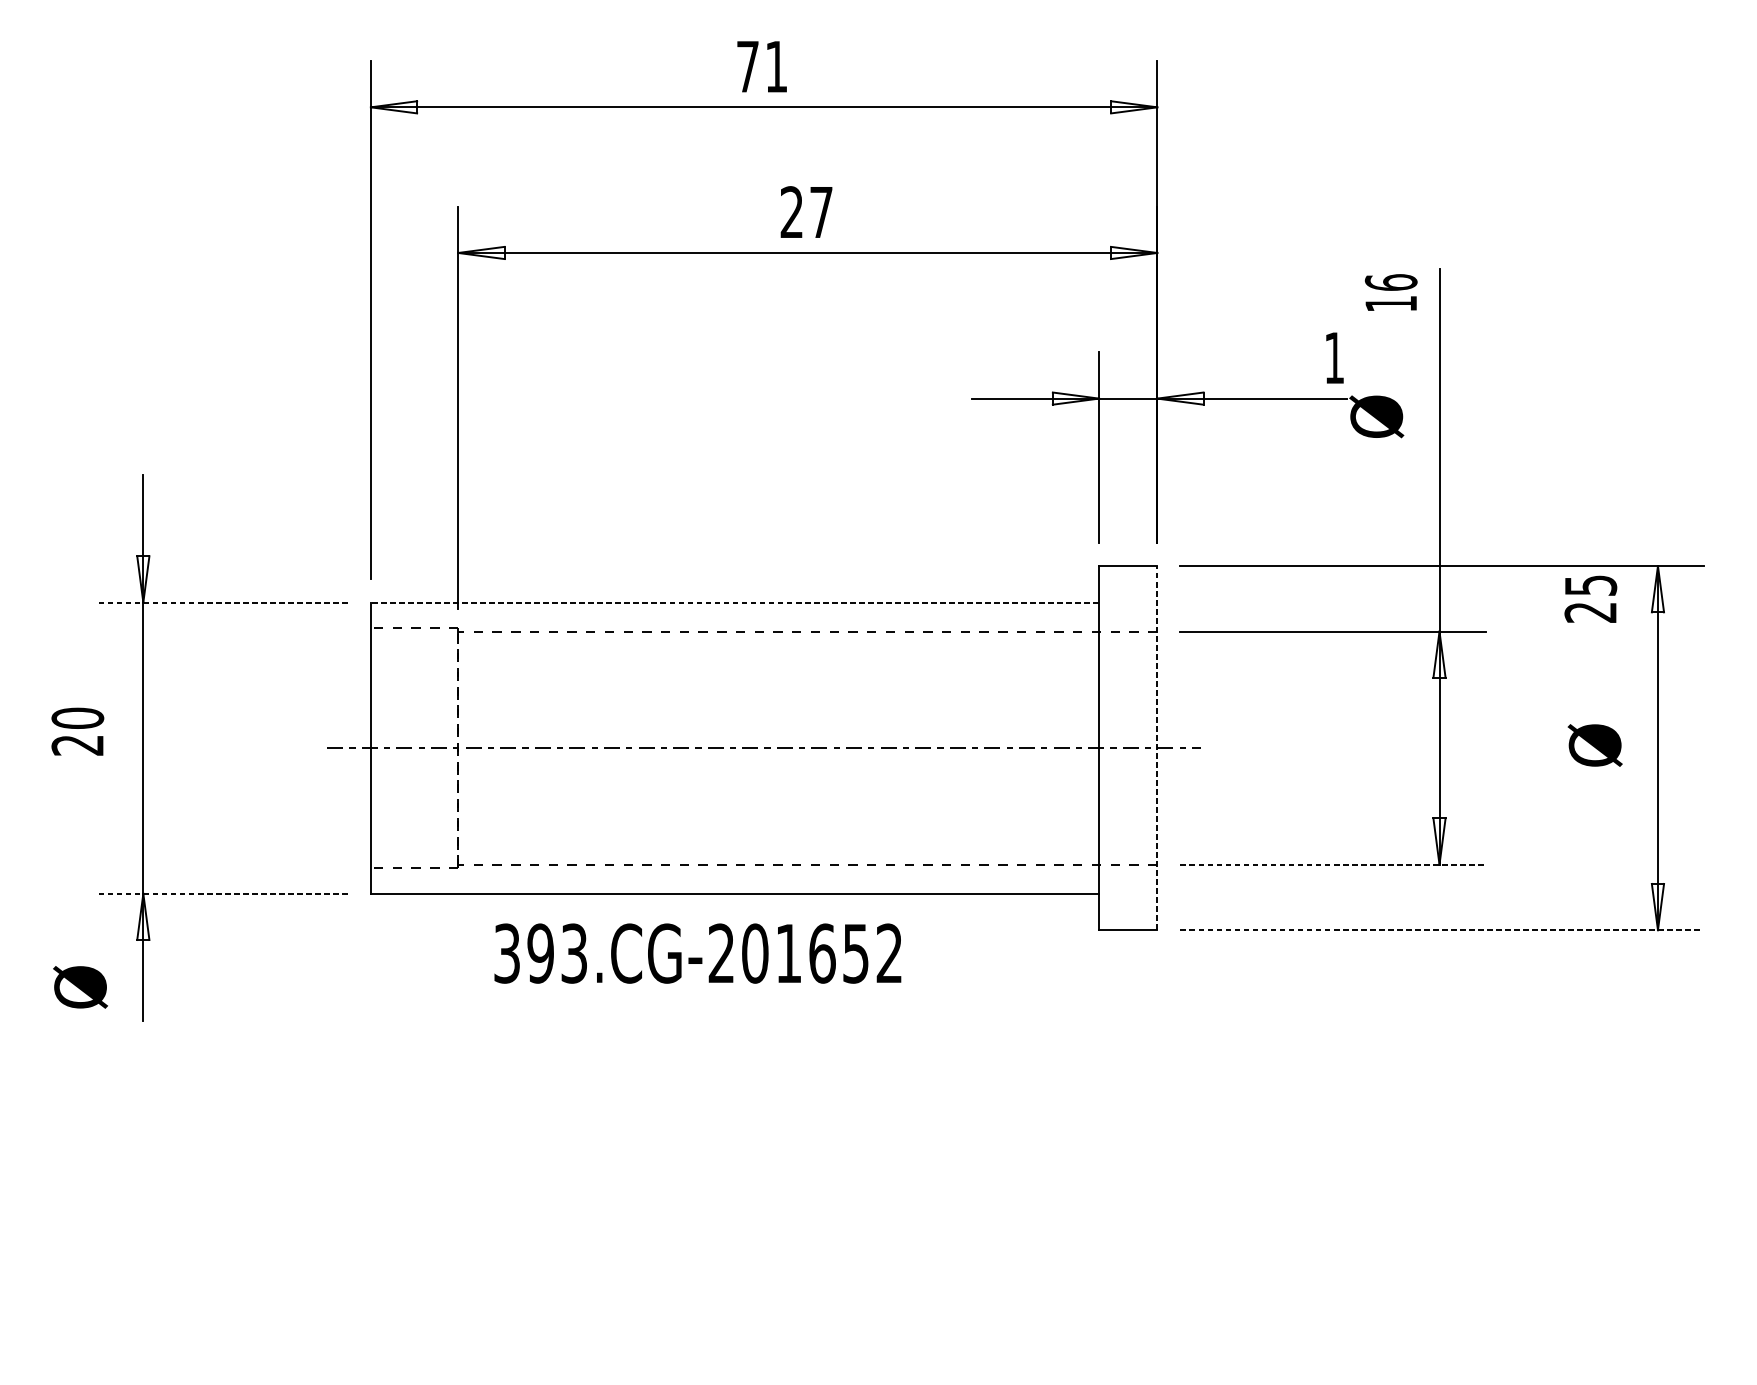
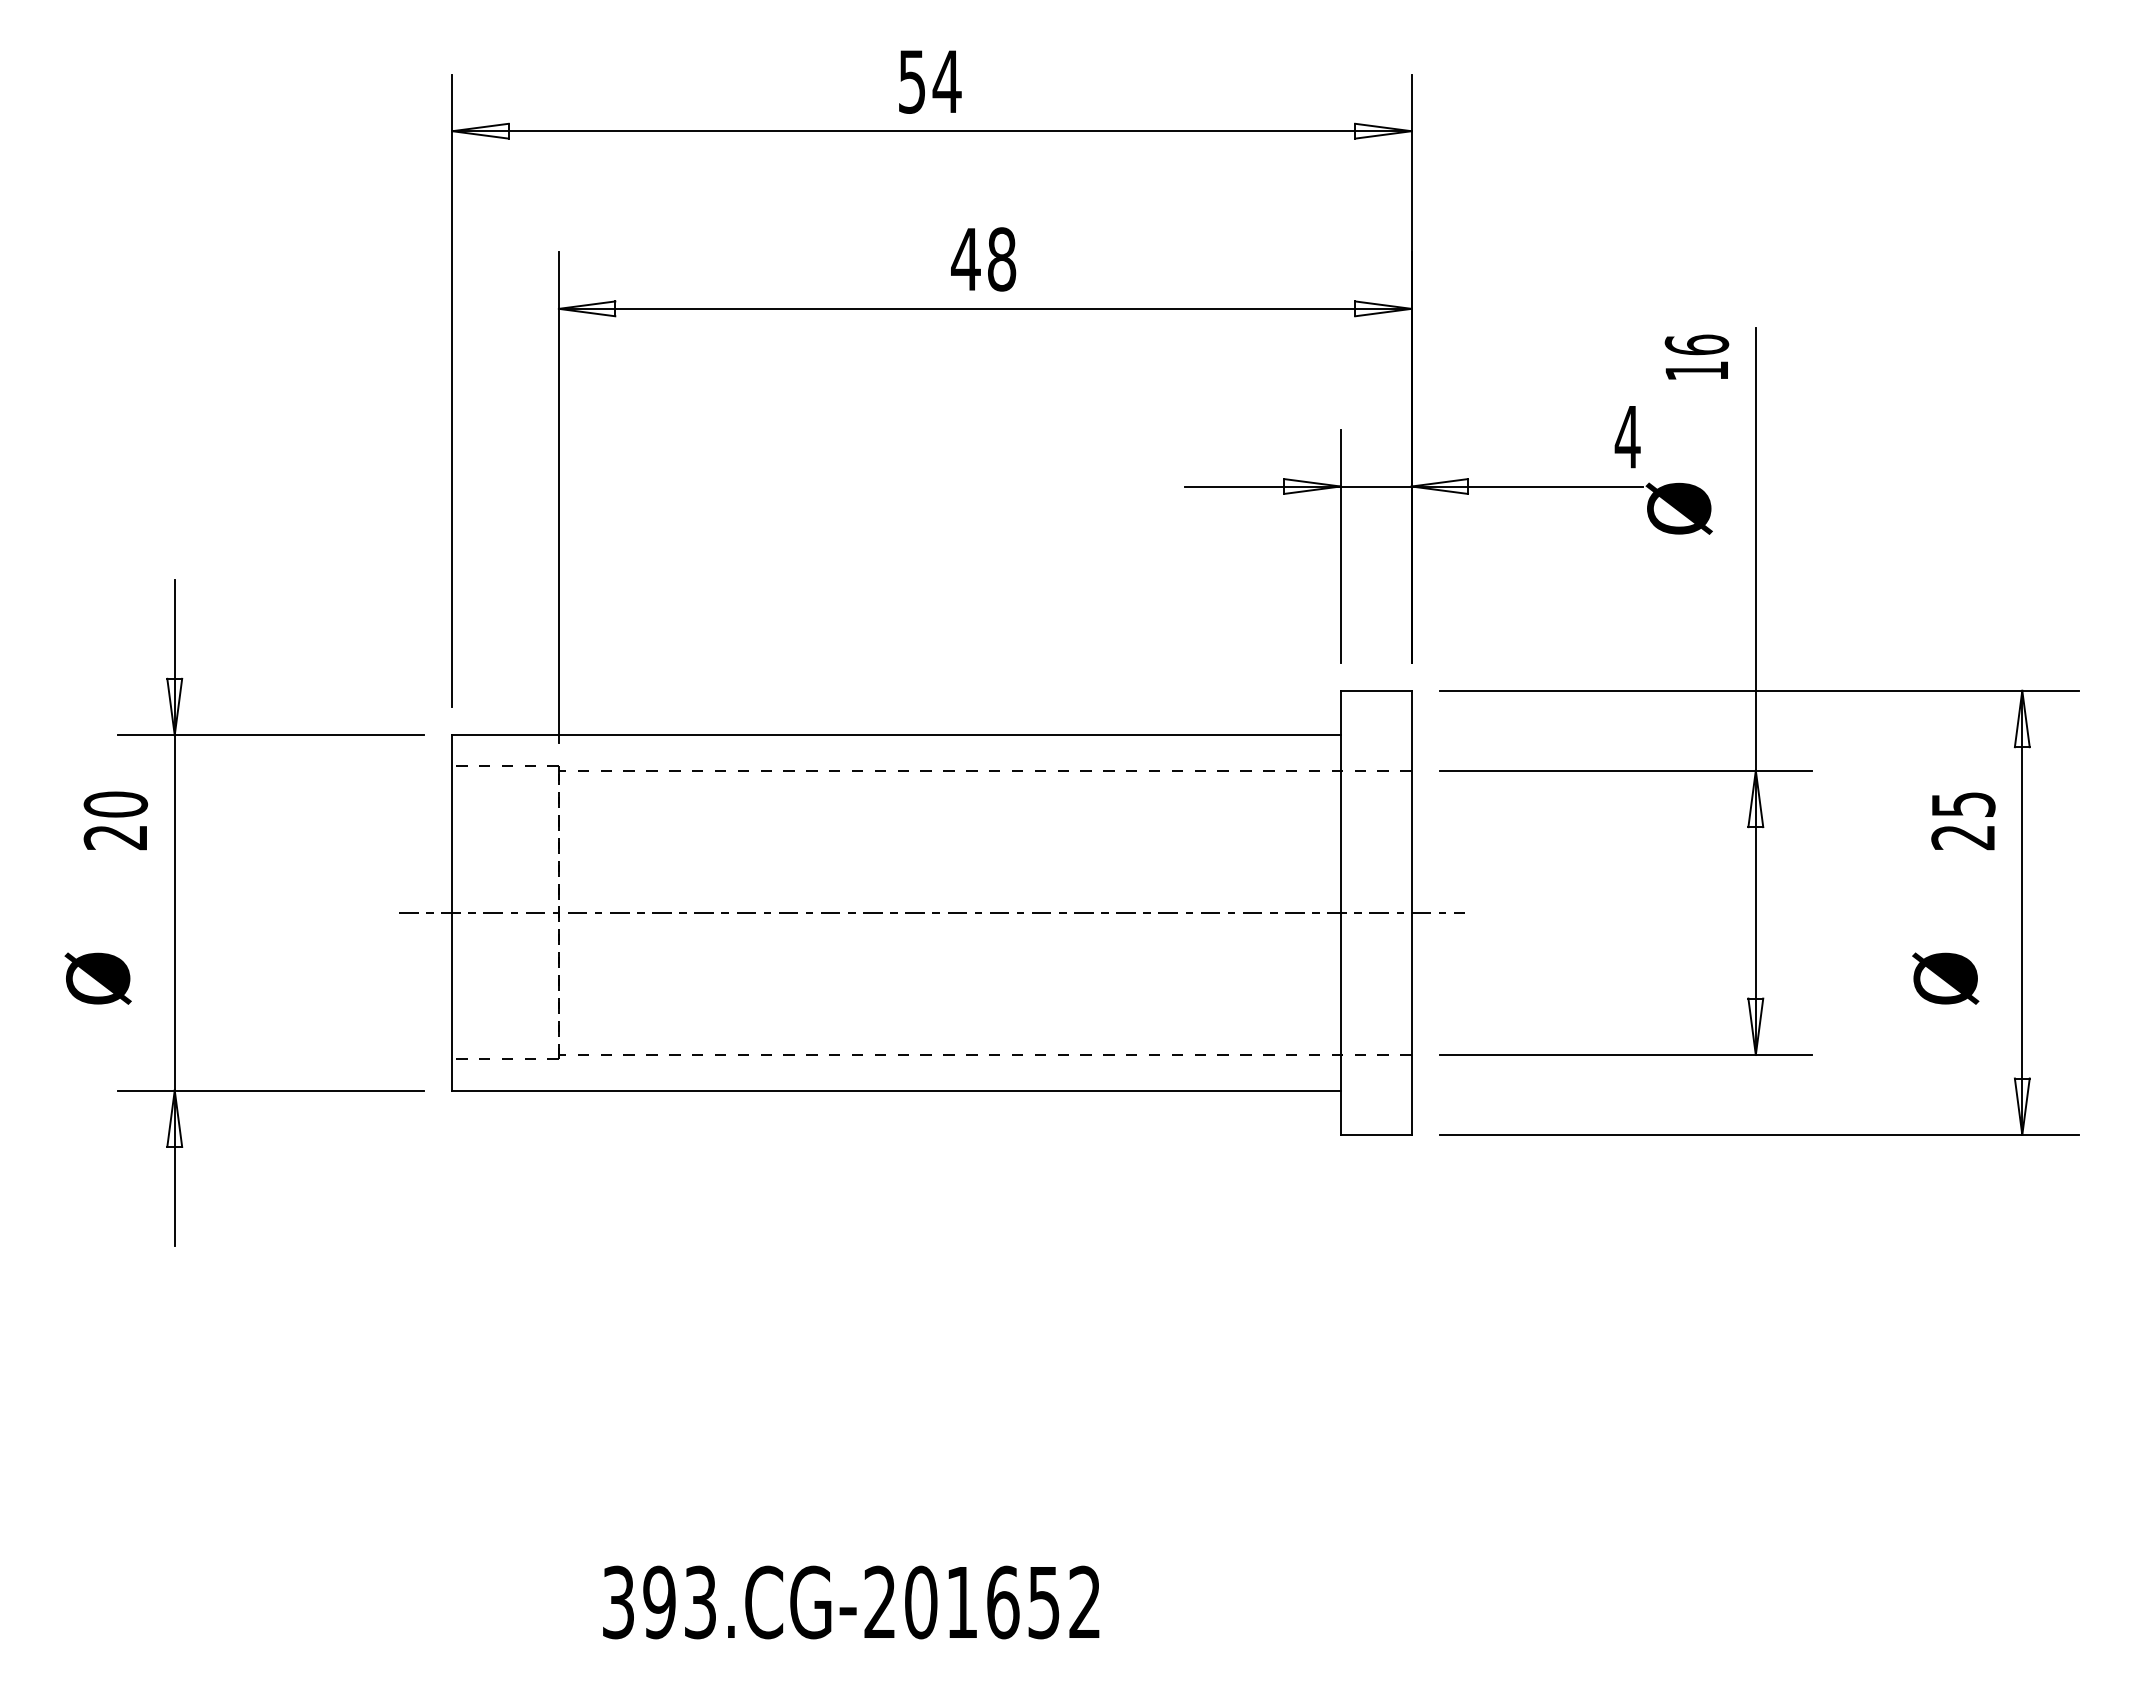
text: (762, 66) -> (930, 81), 71 -> 54
text: (806, 212) -> (983, 259), 27 -> 48
text: (1334, 358) -> (1627, 437), 1 -> 4
text: (1590, 599) -> (1963, 821), moved
line: (222, 602) -> (271, 735), dashed -> solid
line: (734, 602) -> (895, 735), dashed -> solid
text: (77, 731) -> (115, 820), moved
text: (1595, 745) -> (1945, 978), moved
line: (1157, 747) -> (1411, 912), dashed -> solid
line: (1333, 864) -> (1626, 1054), dashed -> solid
line: (222, 893) -> (271, 1090), dashed -> solid
line: (1442, 929) -> (1759, 1134), dashed -> solid
text: (698, 953) -> (851, 1602), moved
text: (80, 987) -> (97, 978), moved

